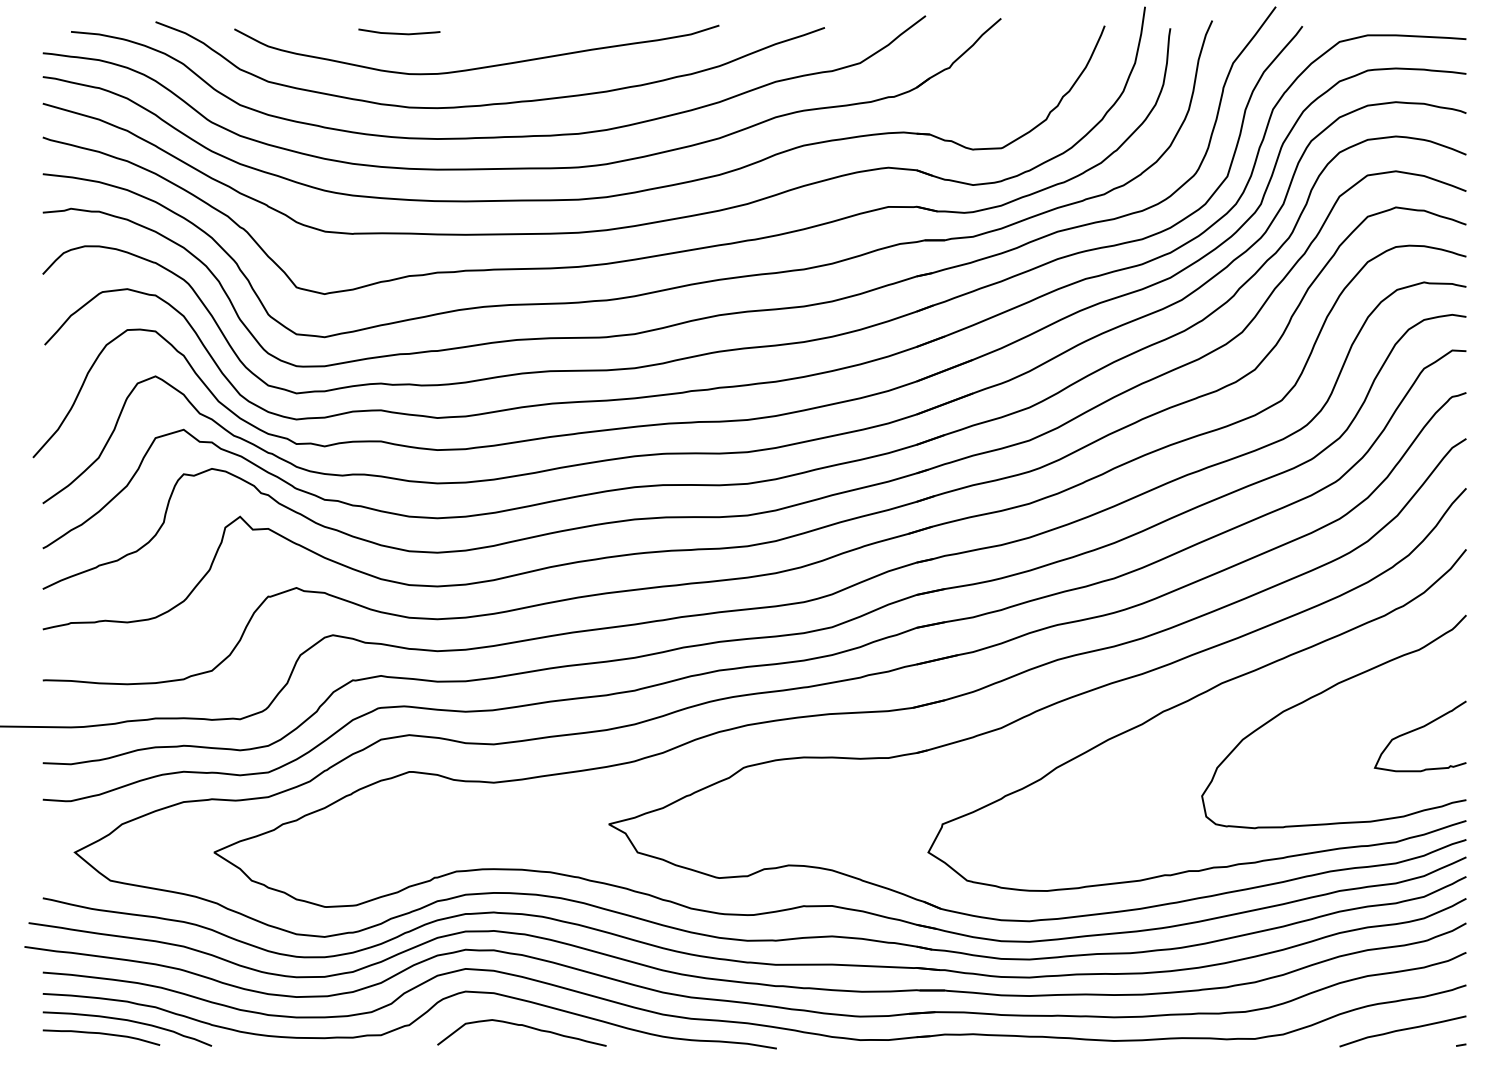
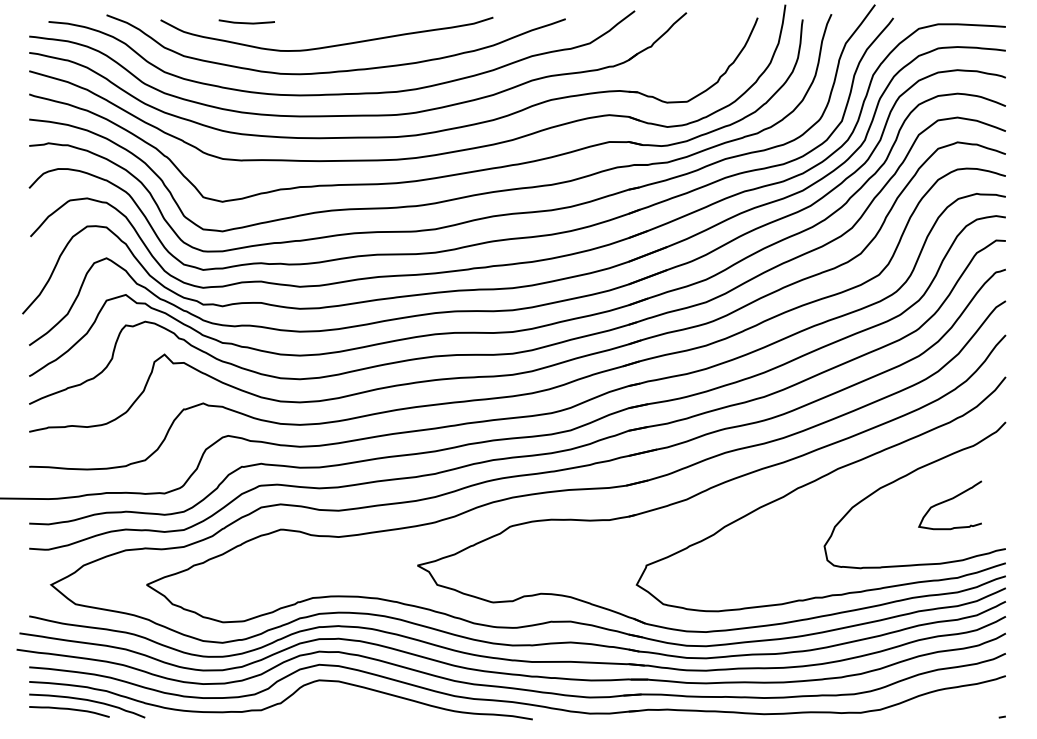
line: (398, 32) -> (246, 22), moved
curve: (1417, 730) -> (948, 501), moved
curve: (521, 1026) -> (357, 704), removed
curve: (1401, 1031) -> (961, 707), removed

